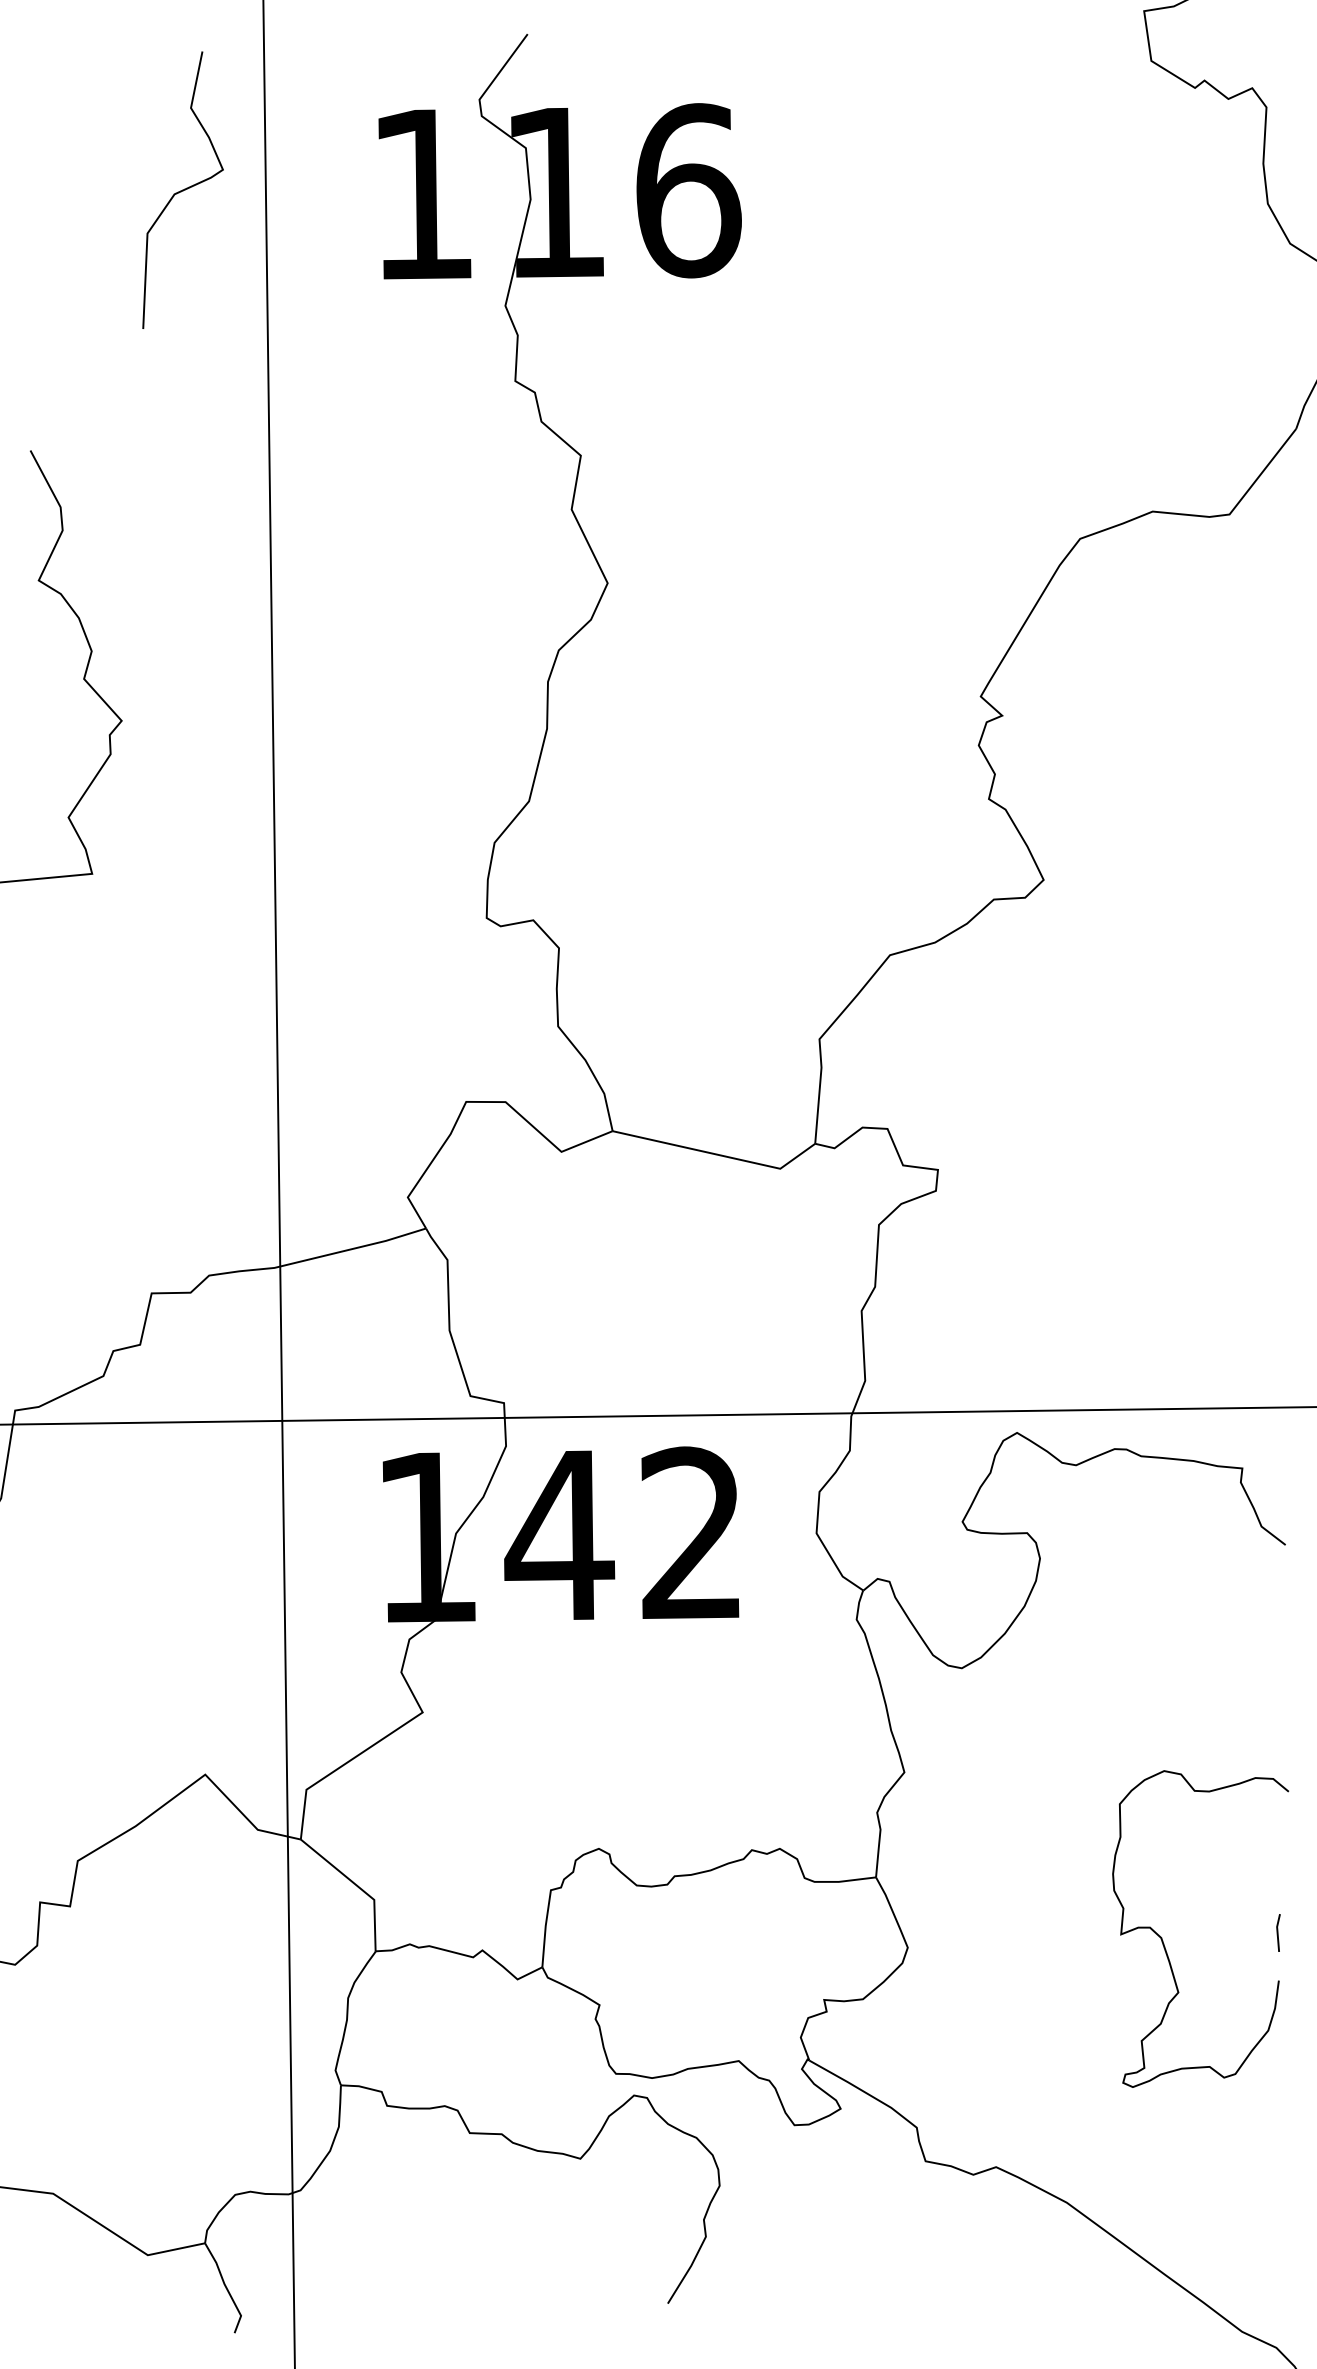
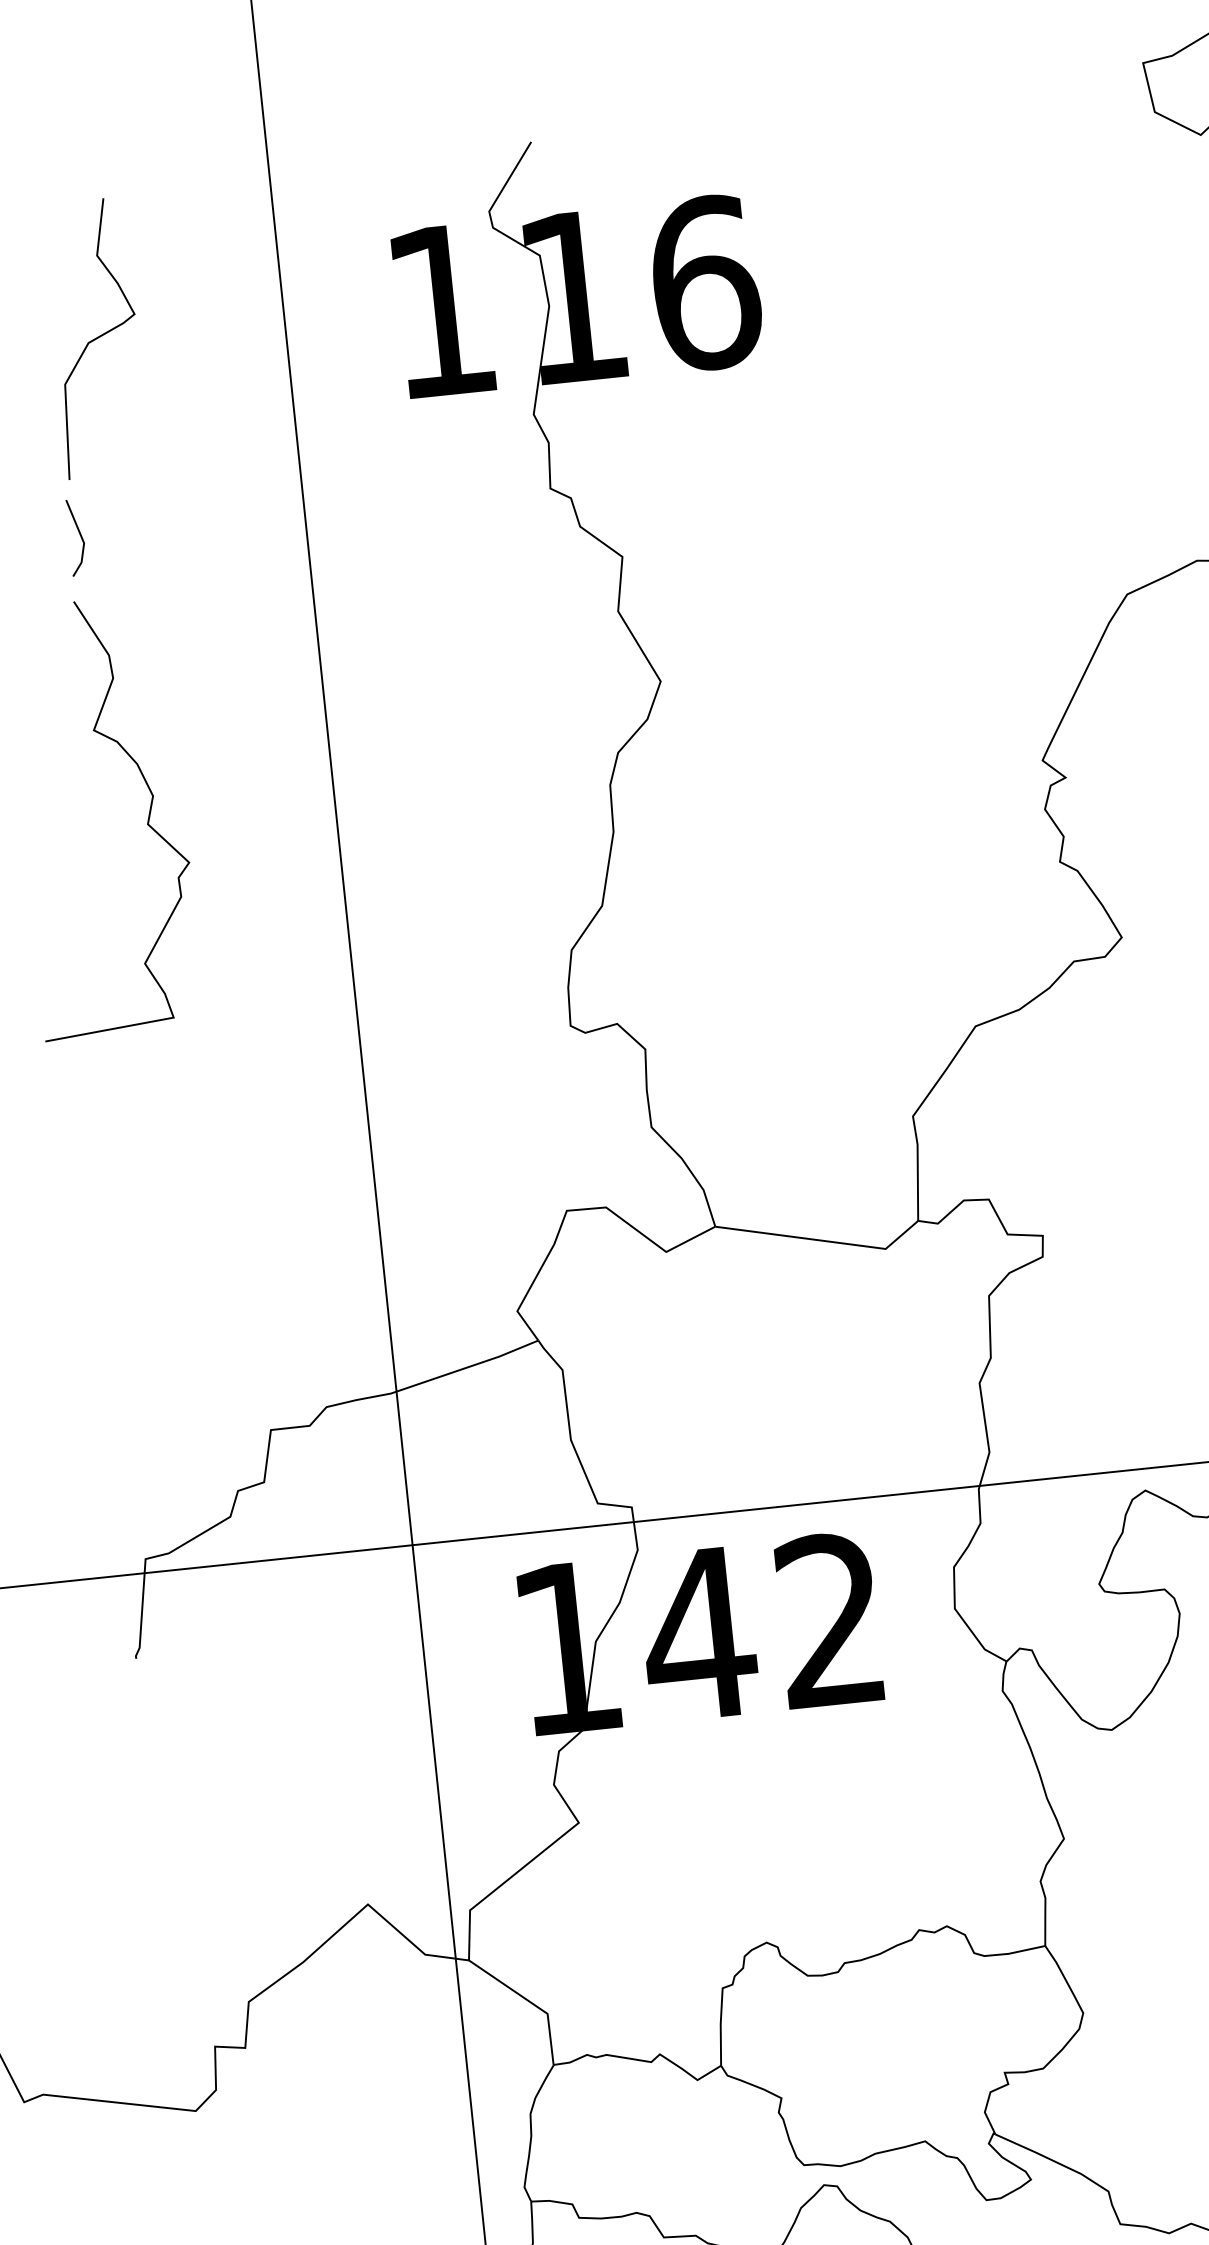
curve: (182, 189) -> (96, 337), moved
line: (42, 385) -> (79, 535), added

